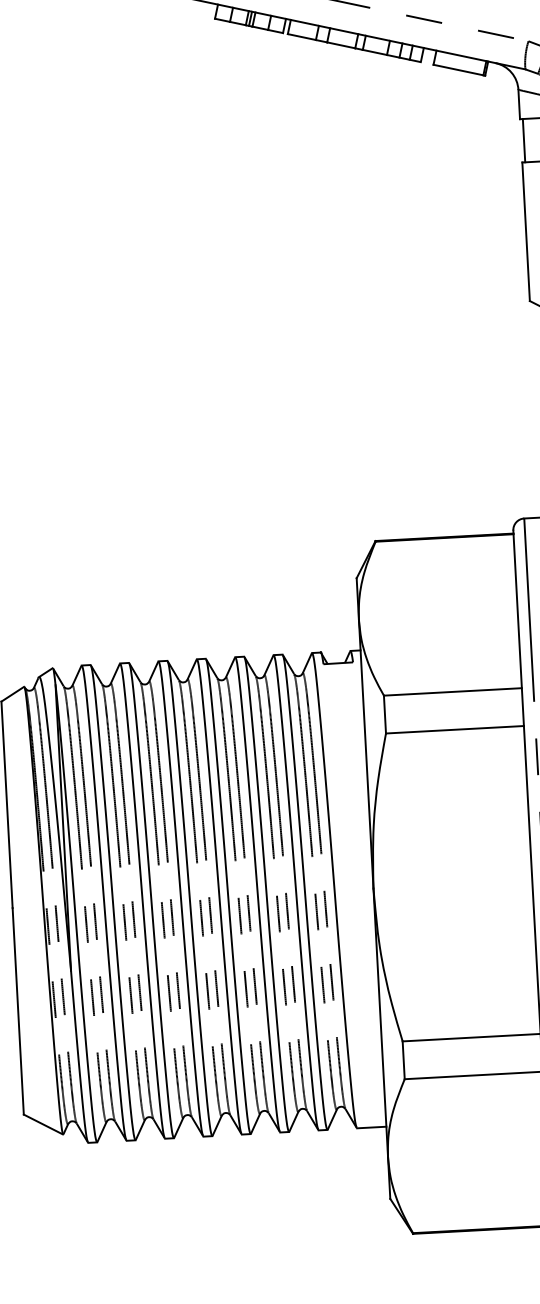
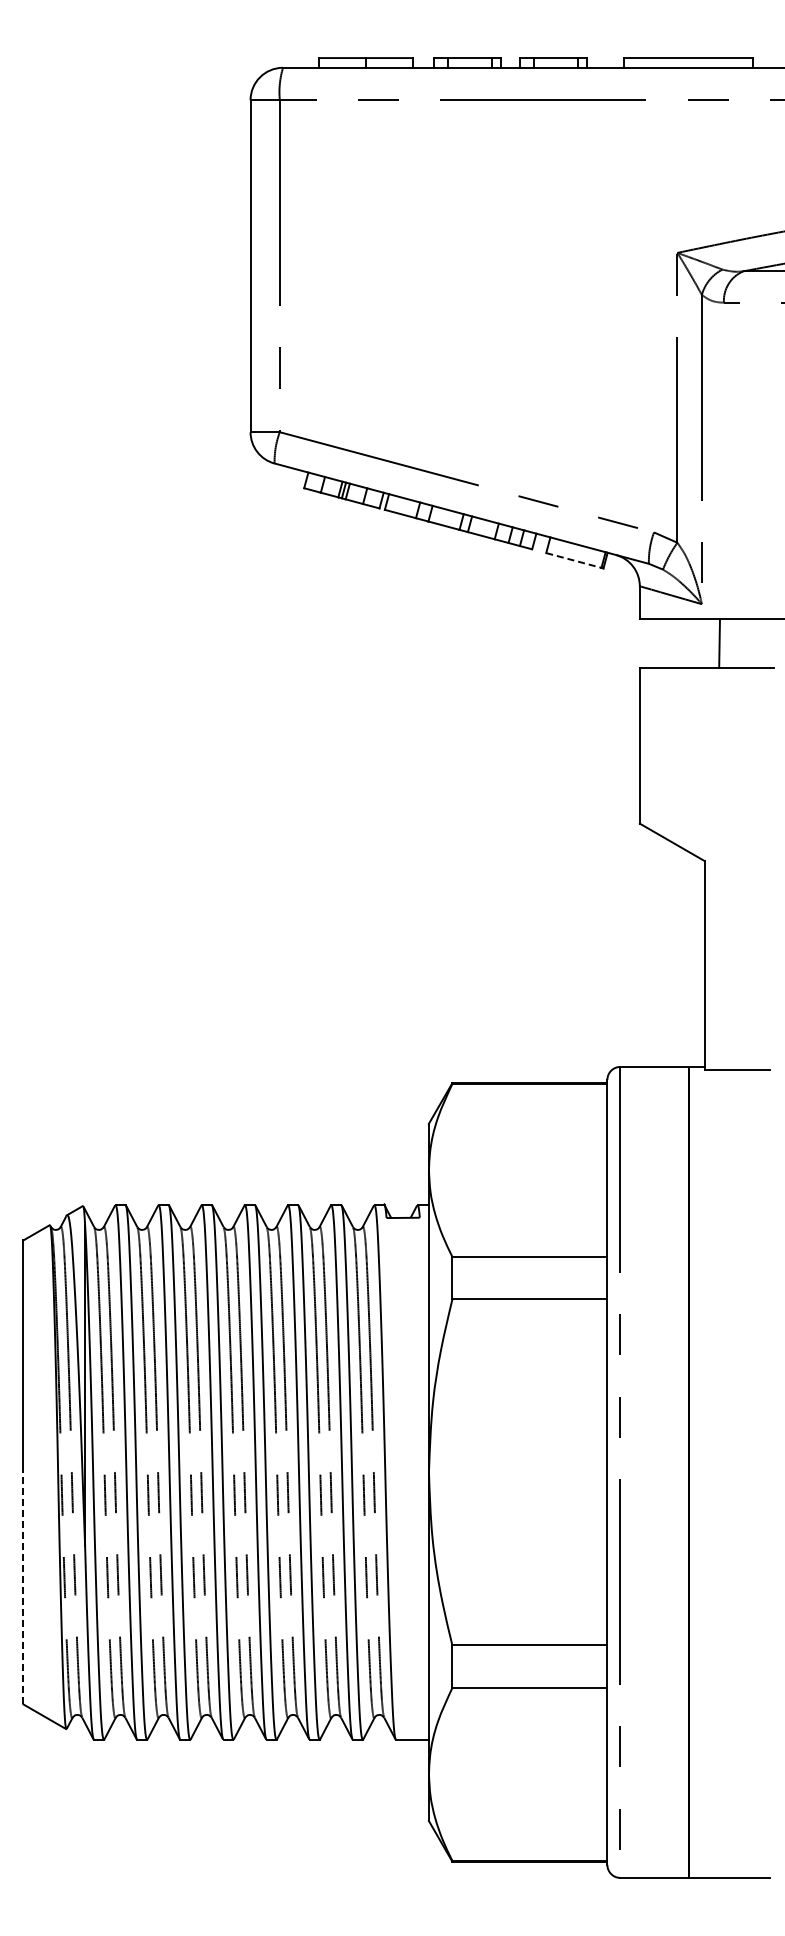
line: (458, 70) -> (573, 560), solid -> dashed
line: (524, 140) -> (643, 643), removed
line: (18, 1010) -> (23, 1587), solid -> dashed

